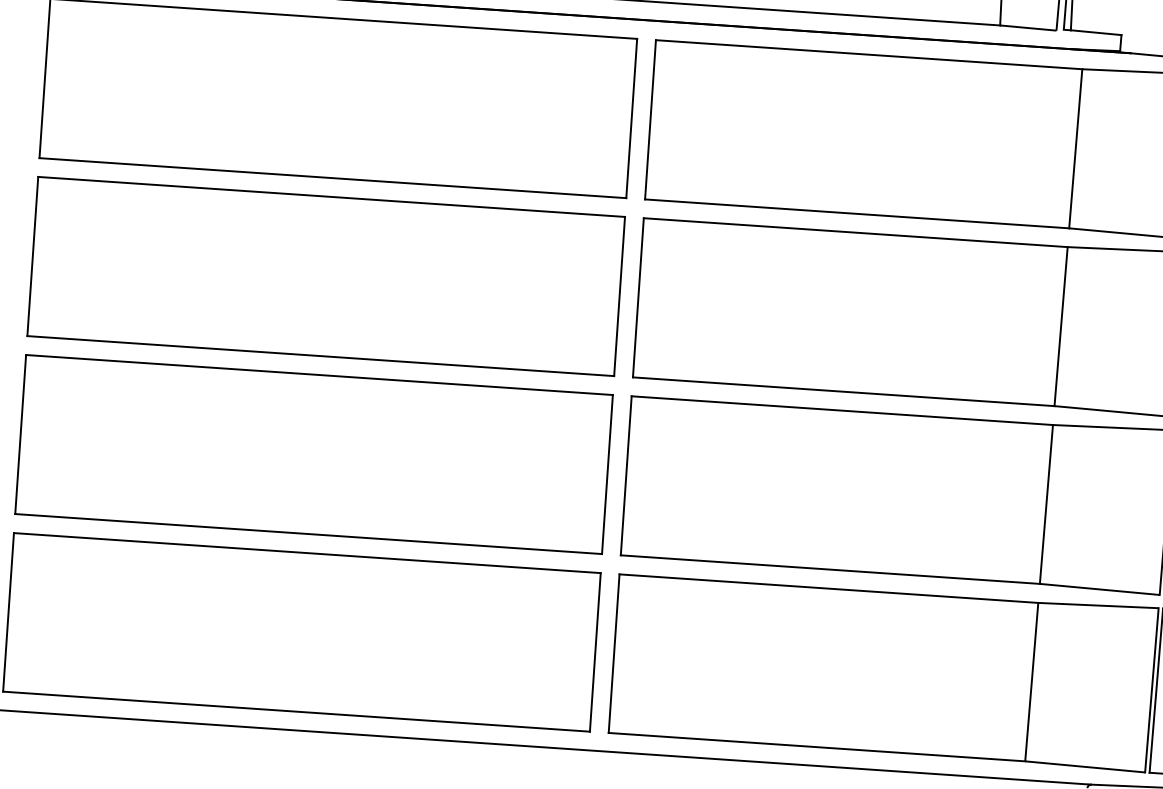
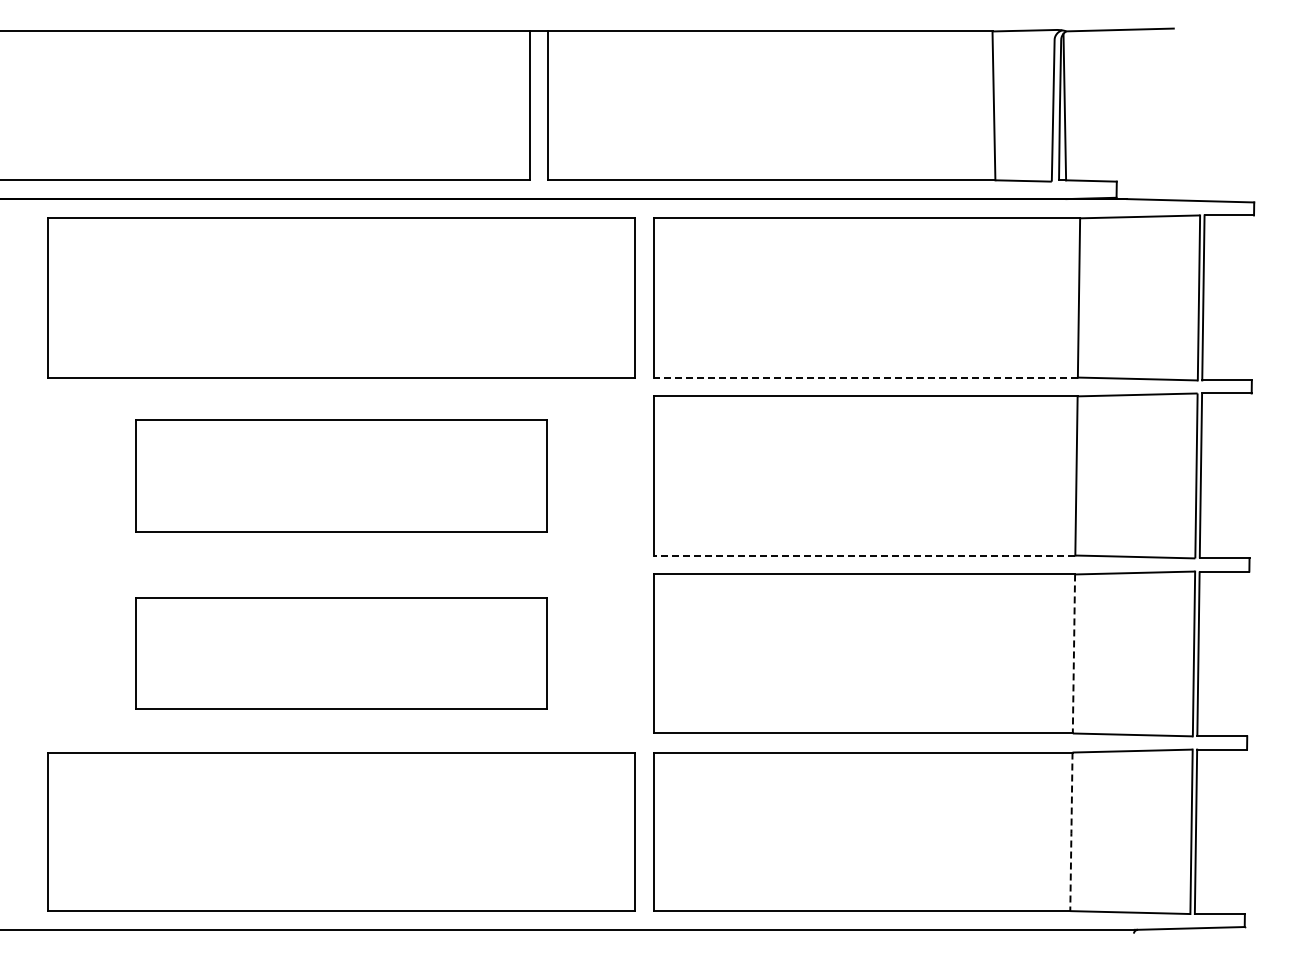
line: (856, 213) -> (865, 377), solid -> dashed
part: (326, 276) -> (341, 475), size x0.7
line: (843, 391) -> (864, 555), solid -> dashed
part: (314, 454) -> (341, 653), size x0.7
line: (1046, 503) -> (1073, 653), solid -> dashed
line: (1031, 682) -> (1071, 832), solid -> dashed

